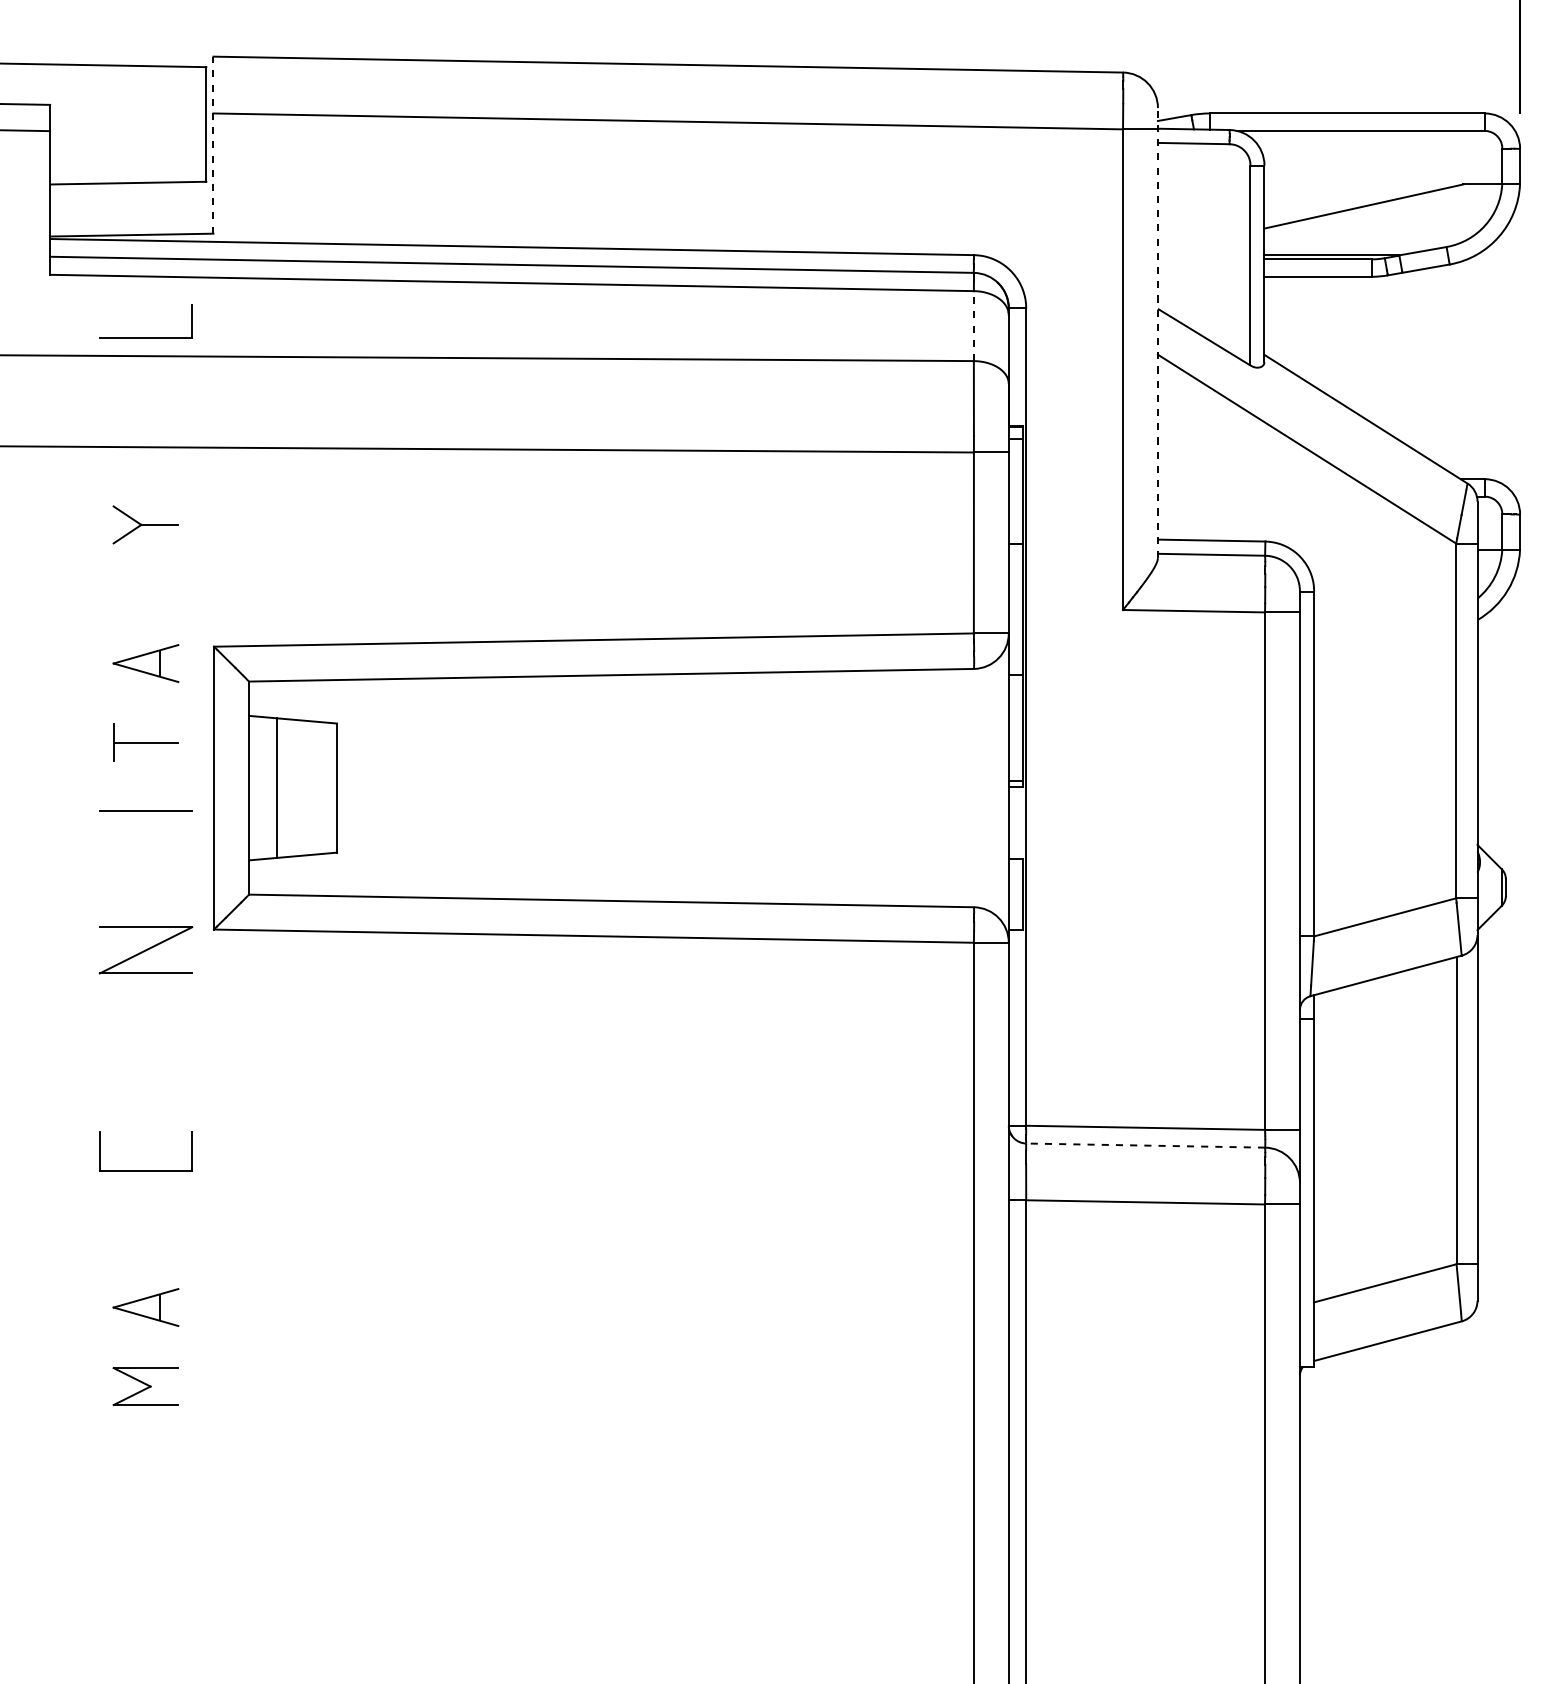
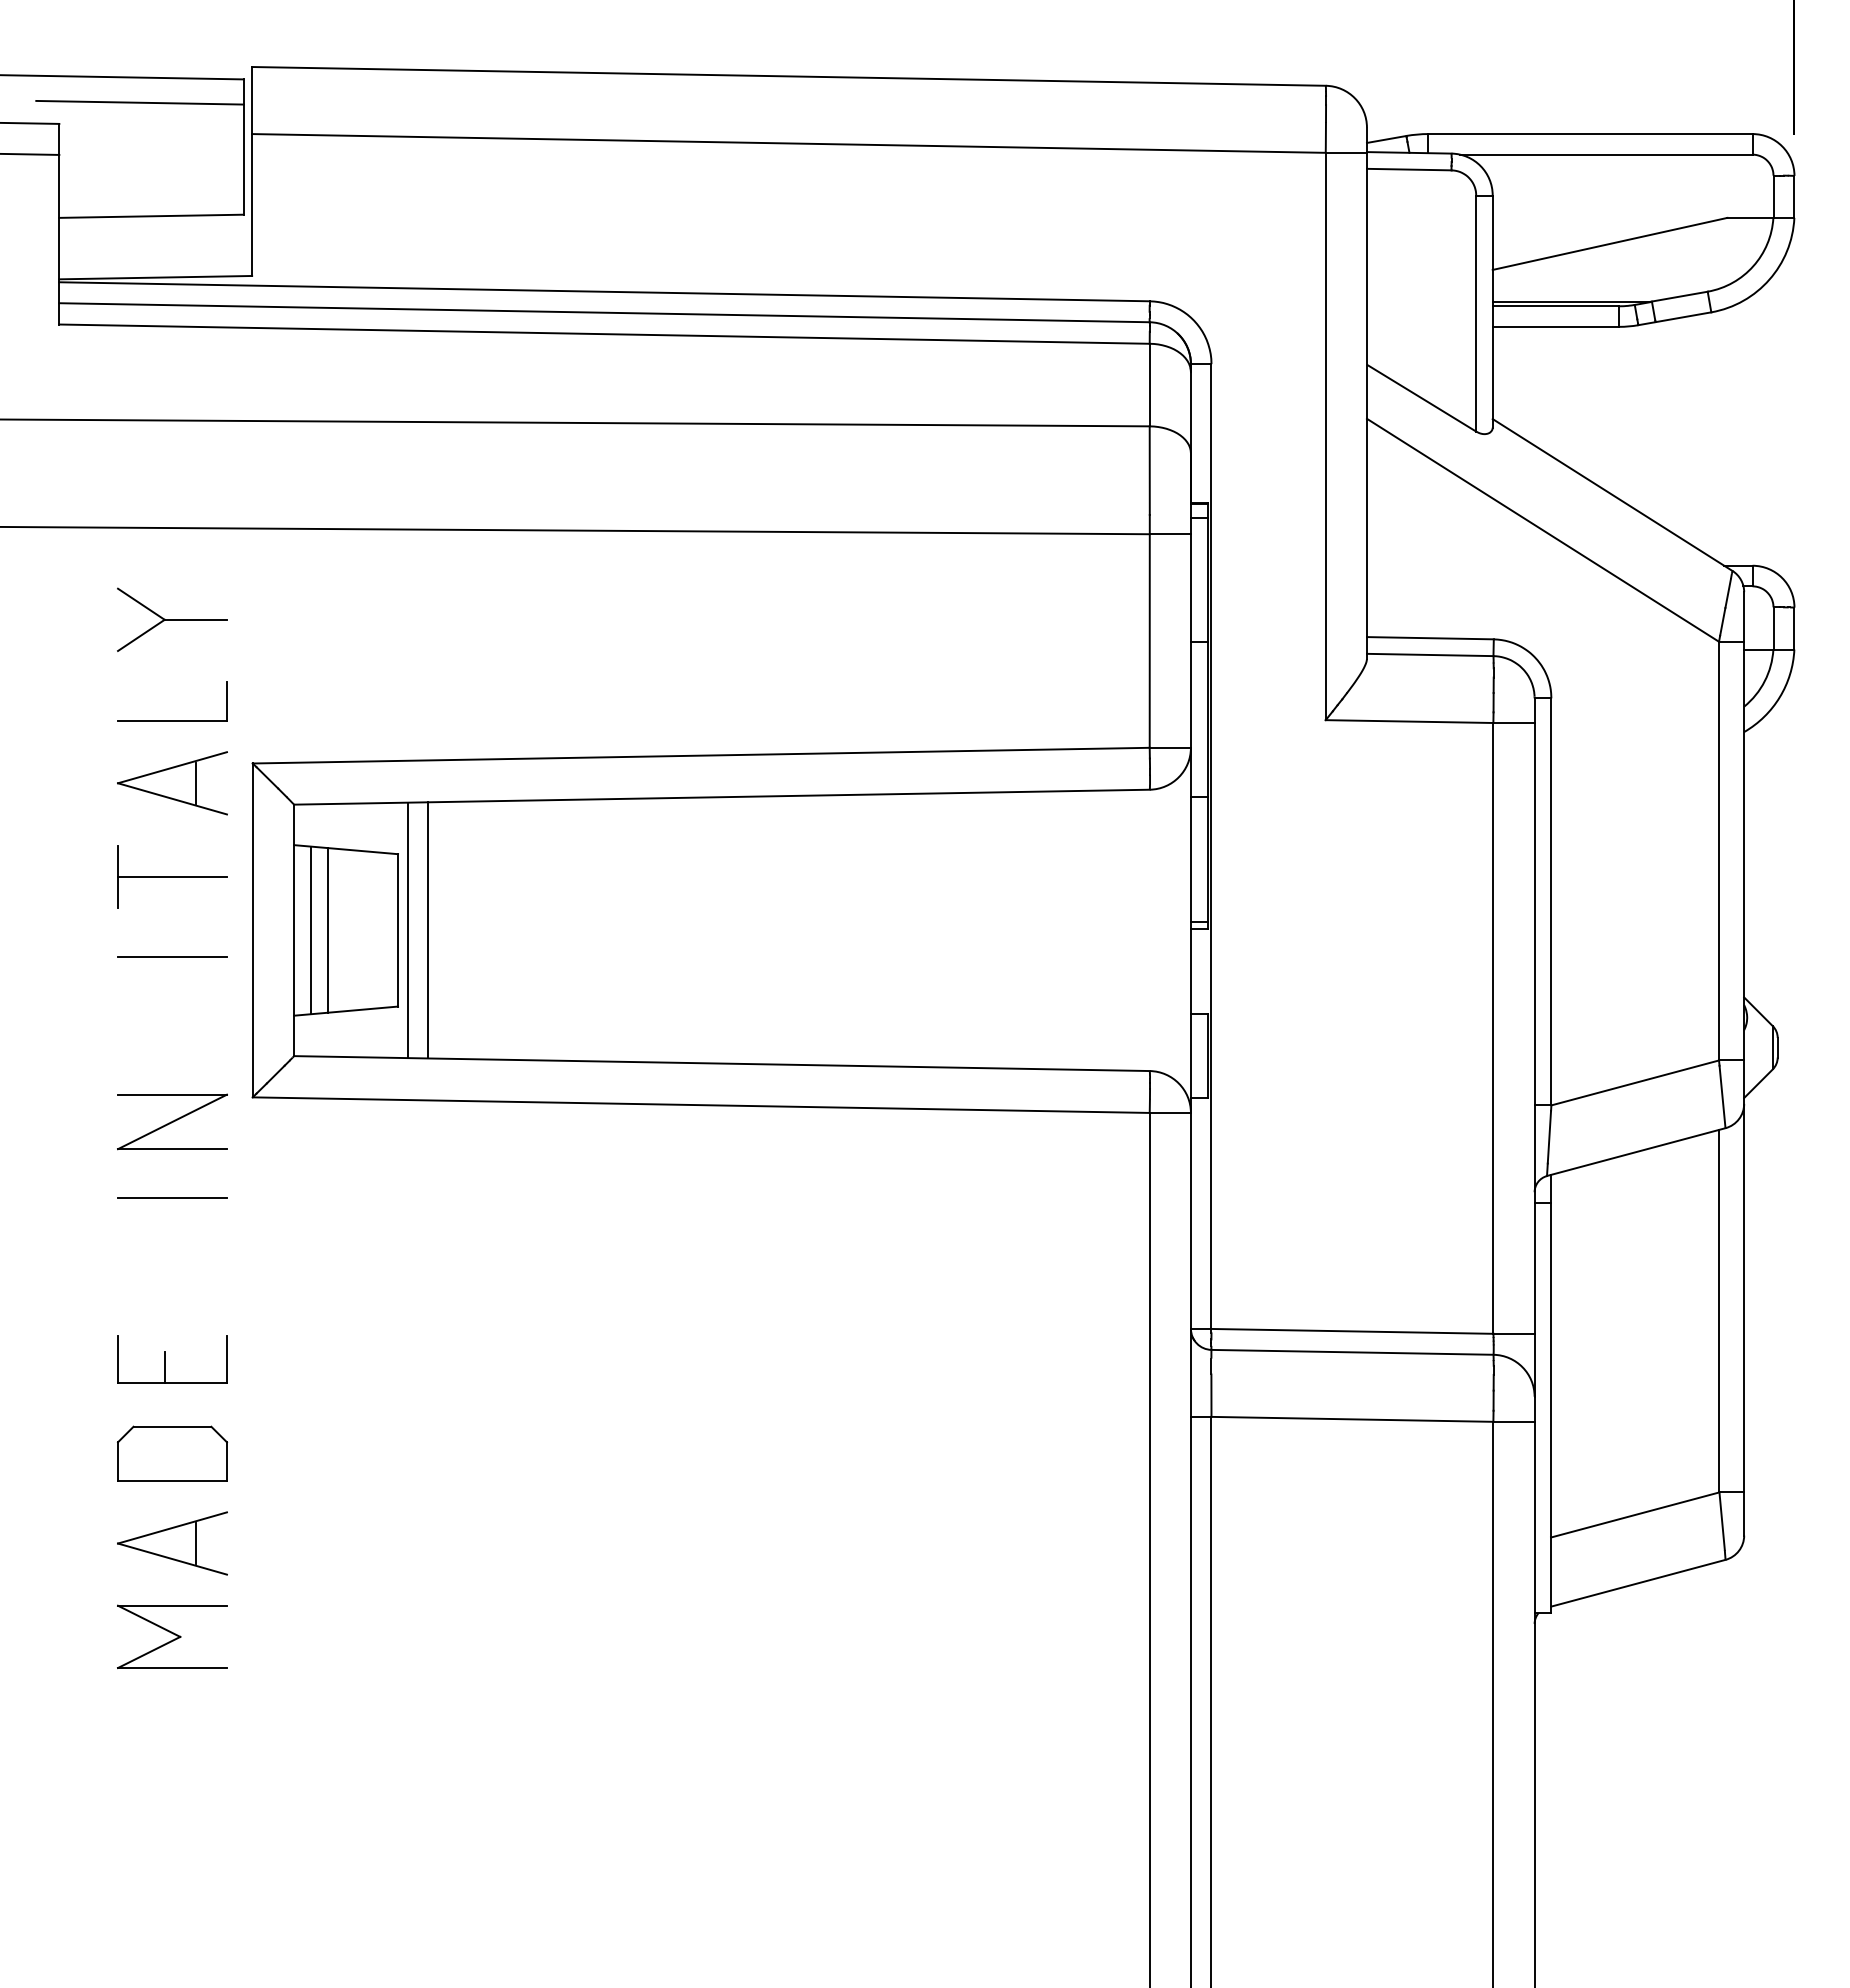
line: (118, 86) -> (139, 102), added
line: (213, 145) -> (252, 171), dashed -> solid
line: (973, 325) -> (1149, 384), dashed -> solid
line: (1157, 333) -> (1366, 393), dashed -> solid
part: (145, 337) -> (172, 720), moved
part: (145, 524) -> (172, 619), size x1.43
part: (145, 663) -> (172, 783), size x1.43
part: (145, 742) -> (172, 876), size x1.43
line: (262, 788) -> (310, 930), added
line: (345, 788) -> (407, 930), added
line: (362, 788) -> (428, 930), added
line: (145, 1015) -> (172, 1198), added
line: (1145, 1145) -> (1352, 1352), dashed -> solid
line: (139, 1157) -> (164, 1366), added
part: (145, 1231) -> (172, 1453), added
part: (145, 1307) -> (172, 1543), size x1.43
part: (145, 1386) -> (172, 1636), size x1.43

